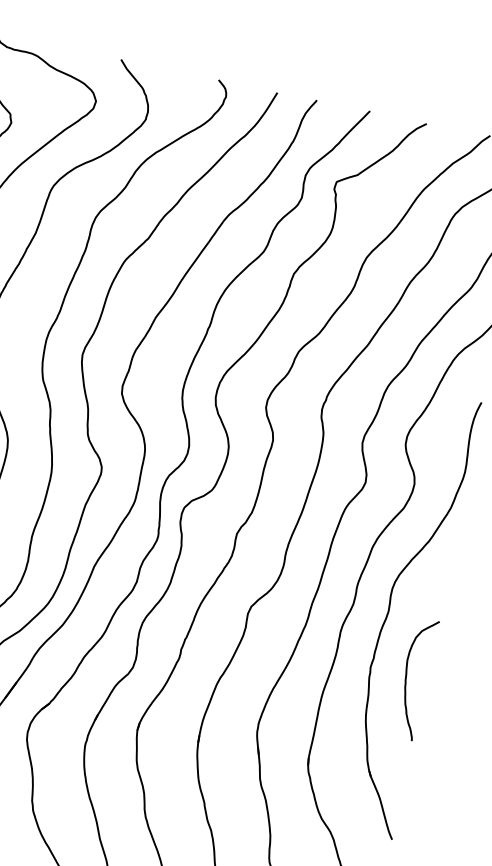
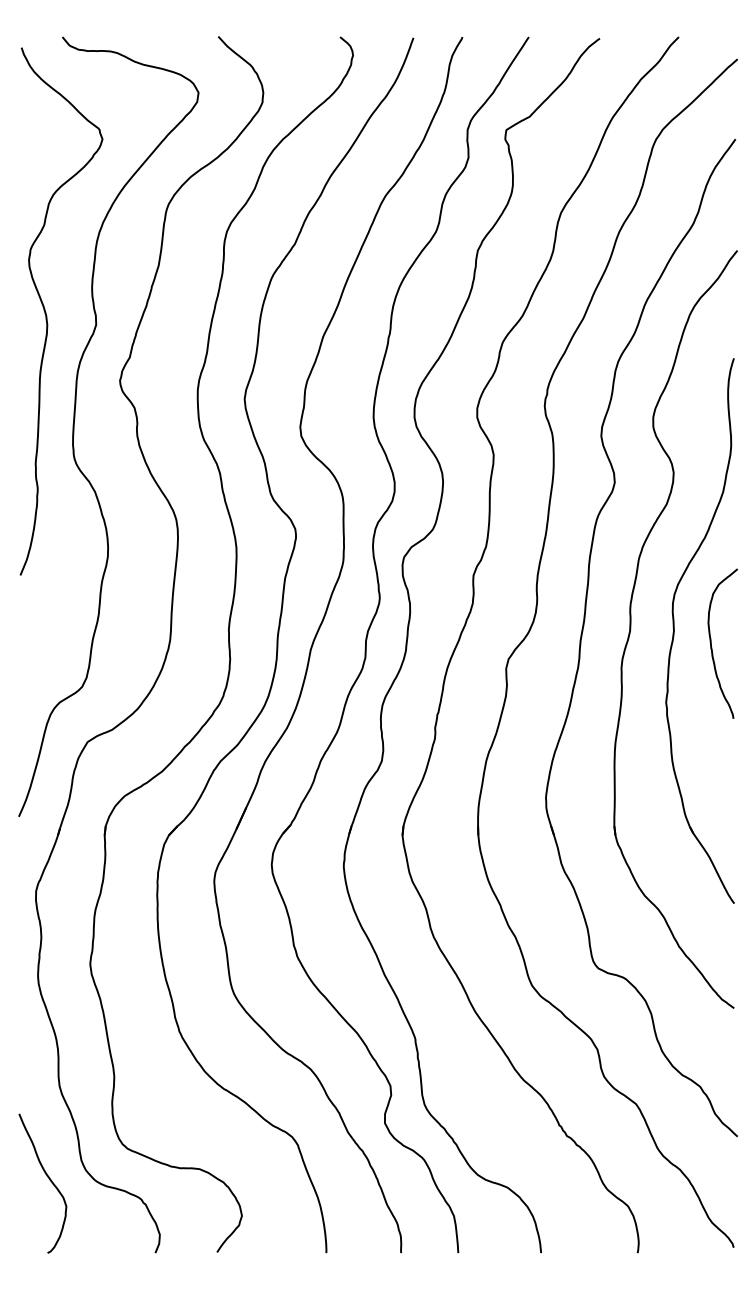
curve: (406, 680) -> (712, 647), moved

